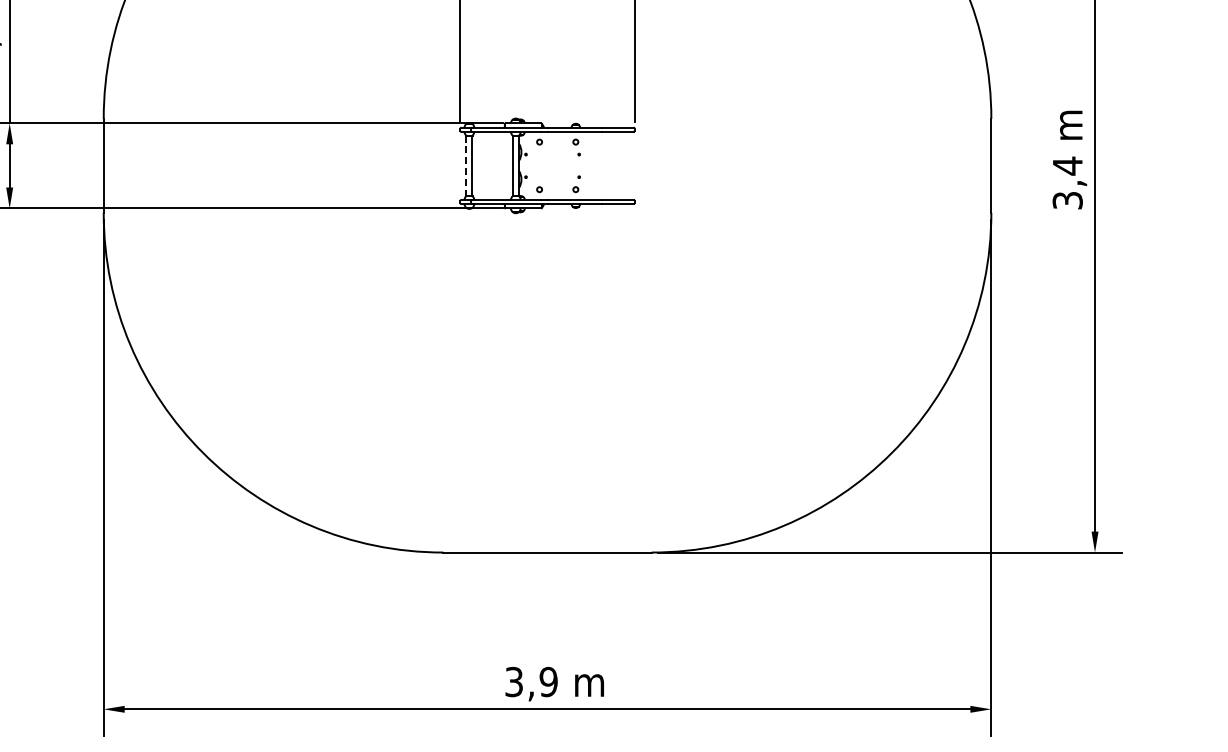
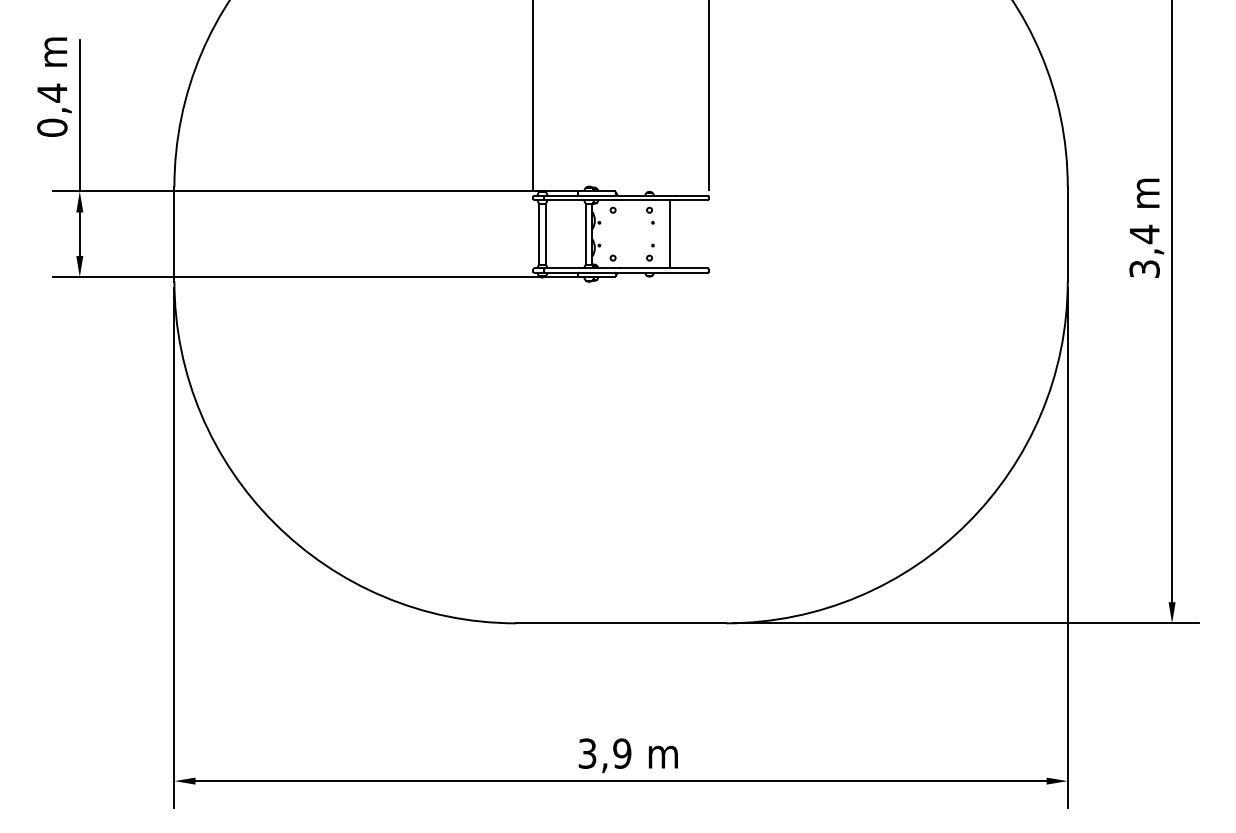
line: (466, 166) -> (539, 234), dashed -> solid
line: (596, 166) -> (670, 234), added

